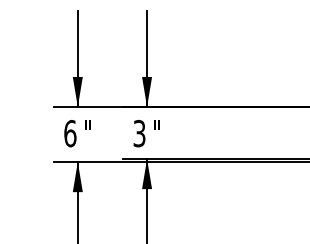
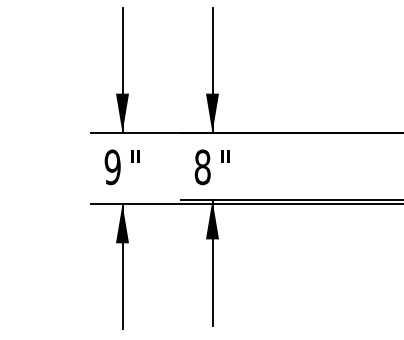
text: (70, 133) -> (112, 167), 6 -> 9
text: (139, 133) -> (202, 167), 3 -> 8

